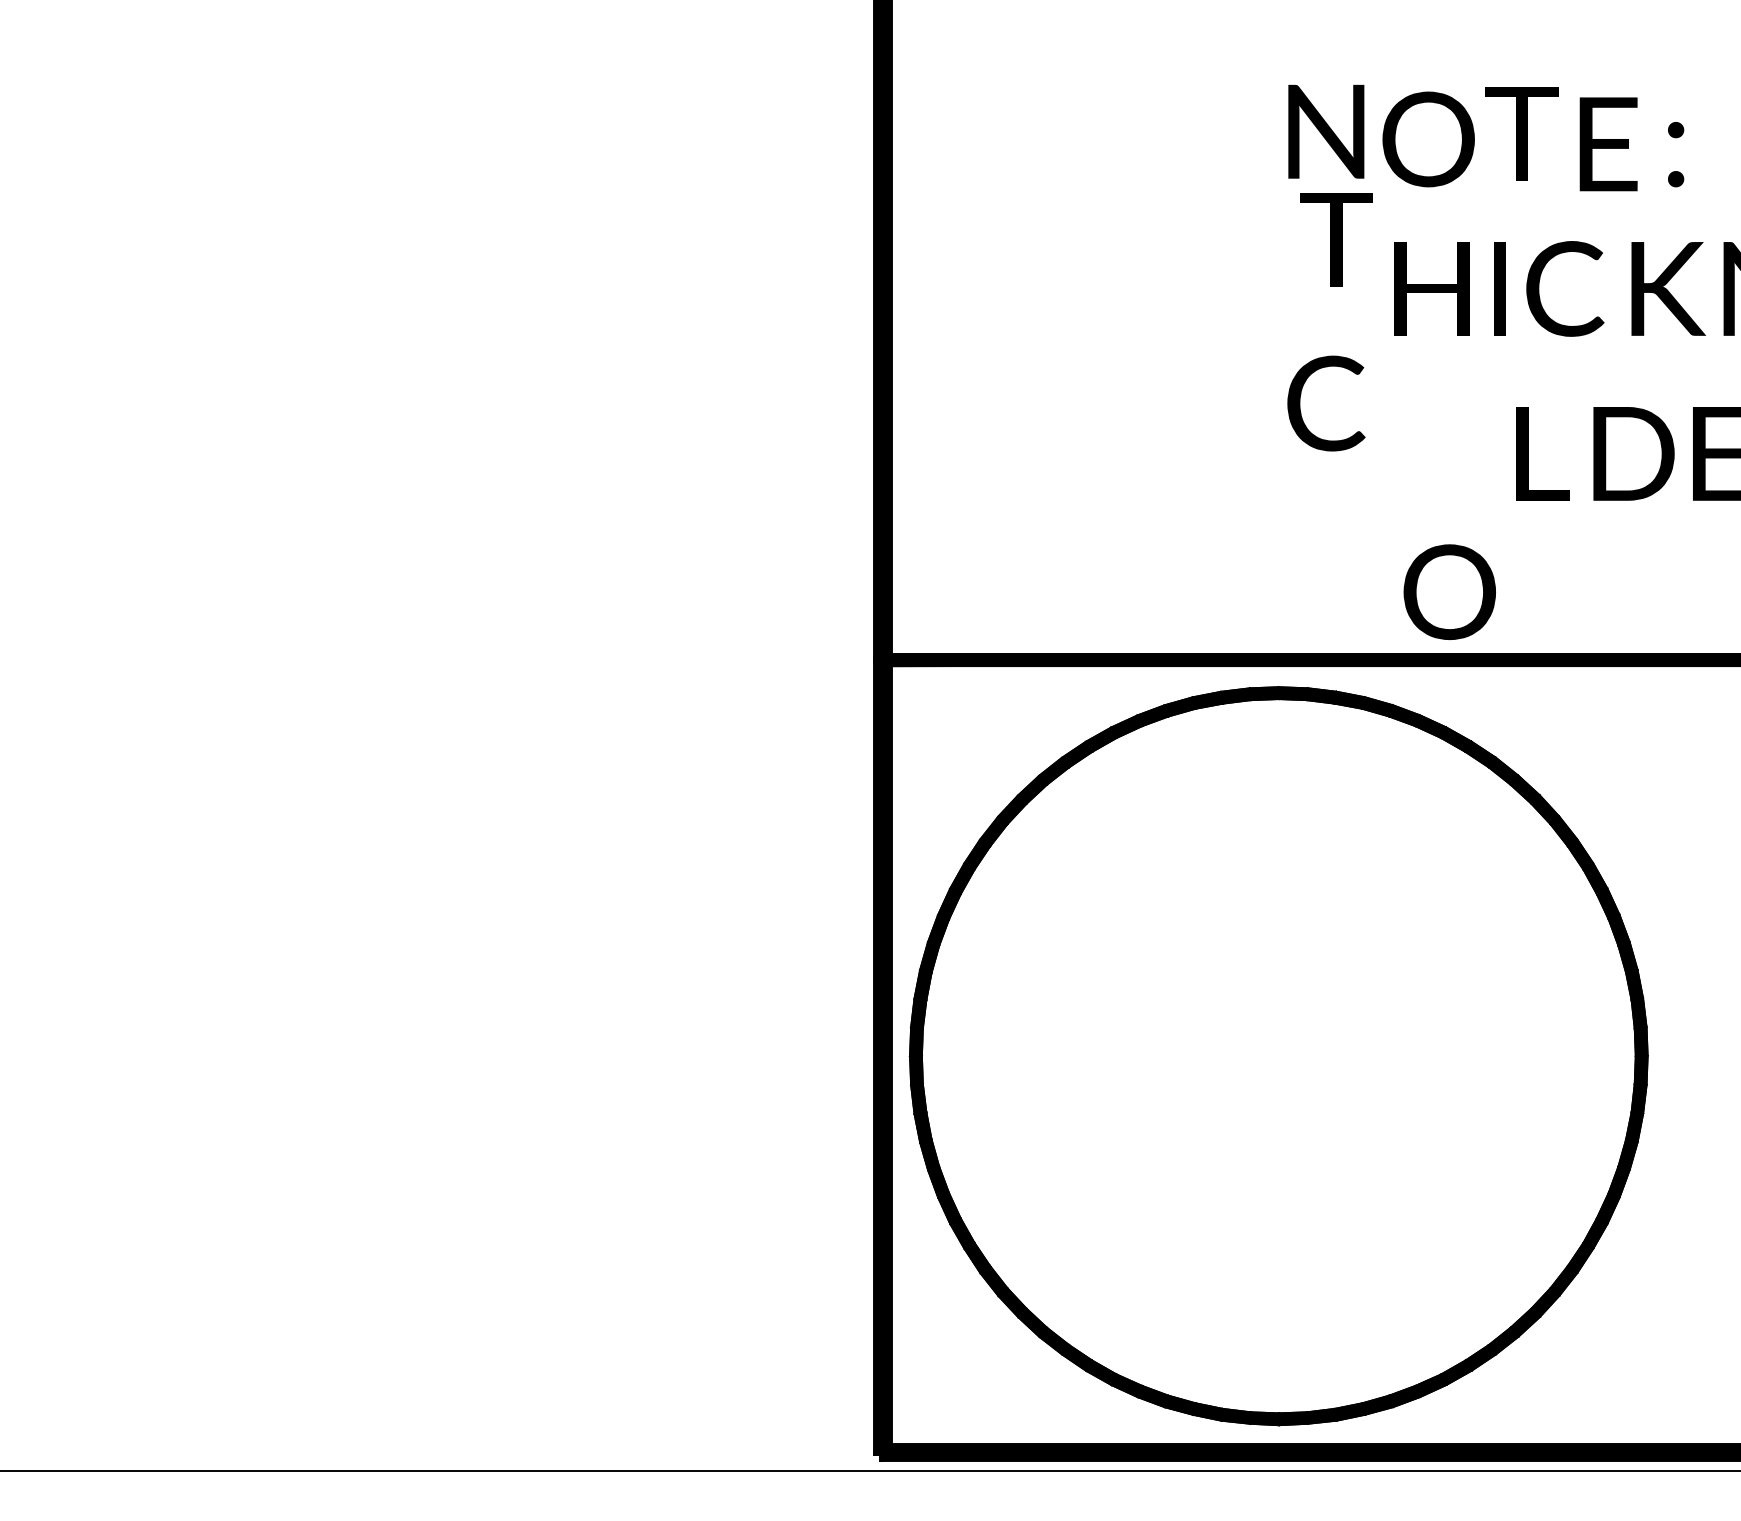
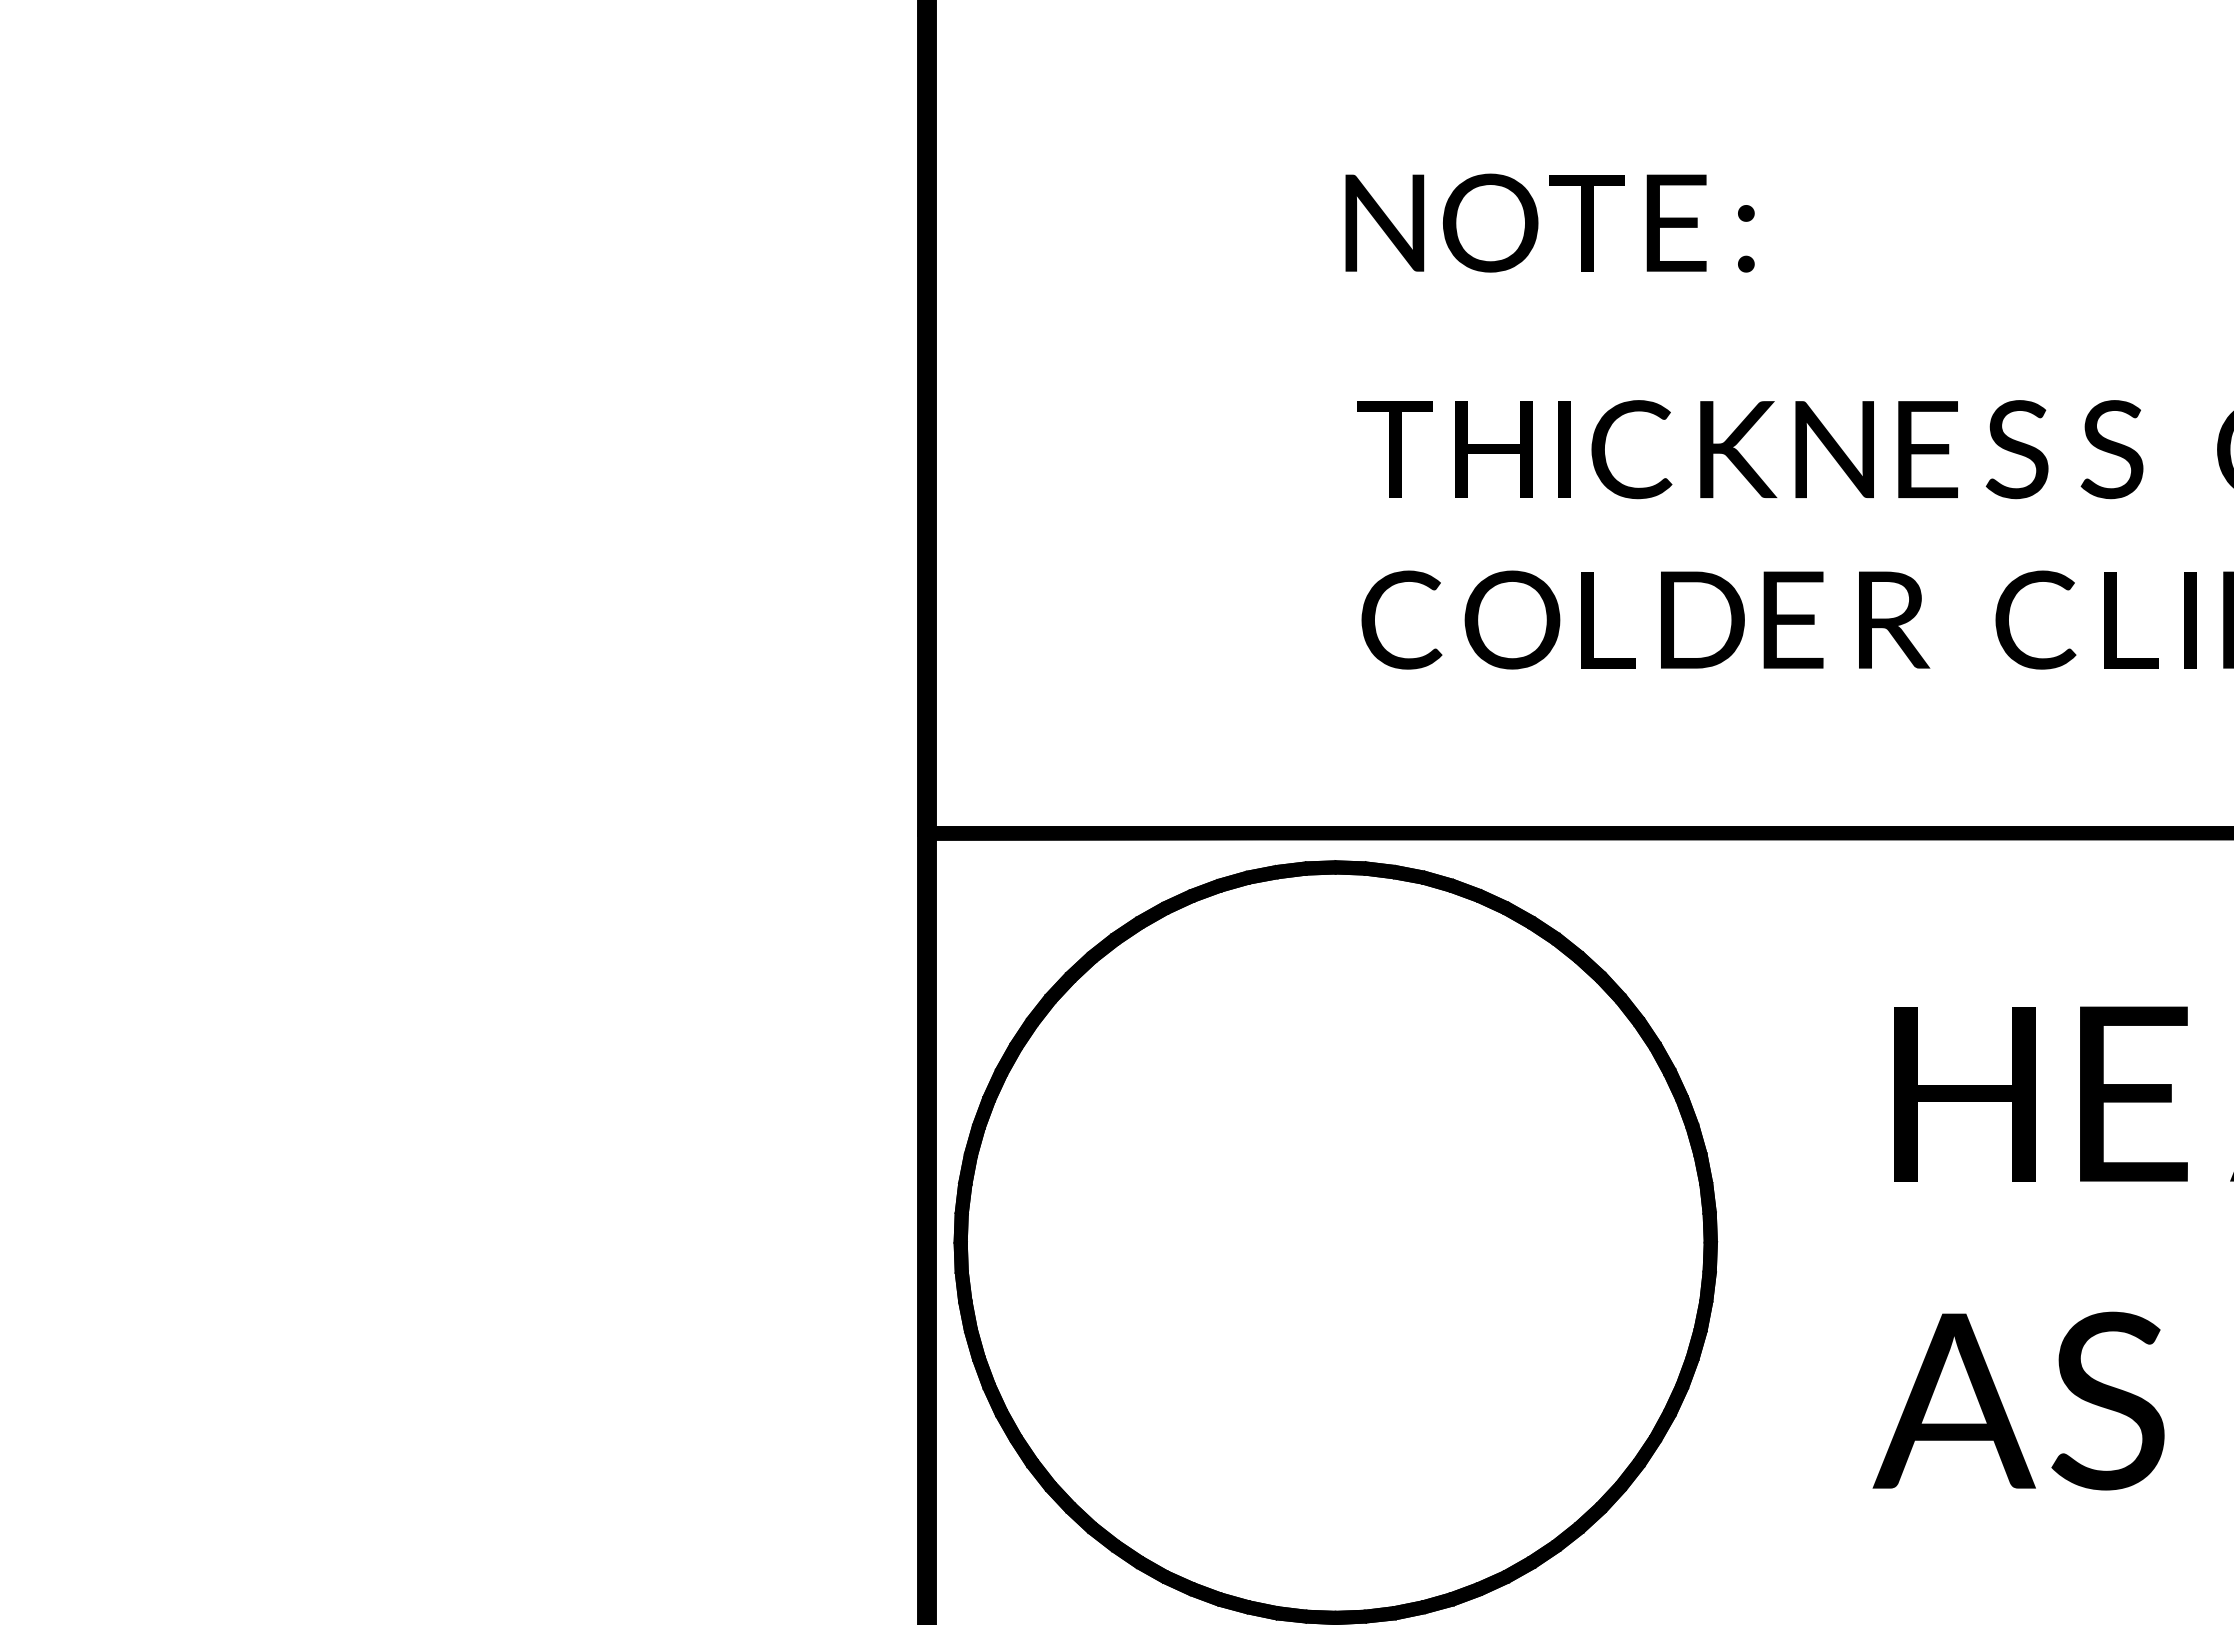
text: (1325, 131) -> (1384, 222), moved
text: (1521, 134) -> (1586, 223), moved
text: (1428, 138) -> (1490, 222), moved
text: (1608, 143) -> (1676, 222), moved
text: (1676, 154) -> (1746, 238), moved
text: (1335, 239) -> (1394, 449), moved
text: (1325, 402) -> (1401, 619), moved
text: (1449, 591) -> (1512, 619), moved

